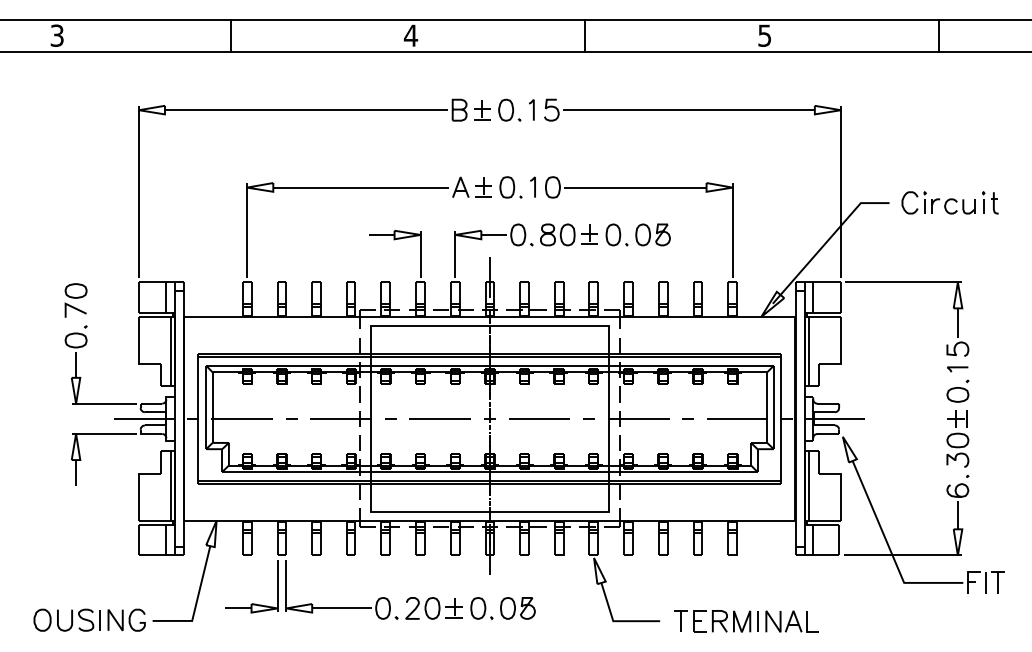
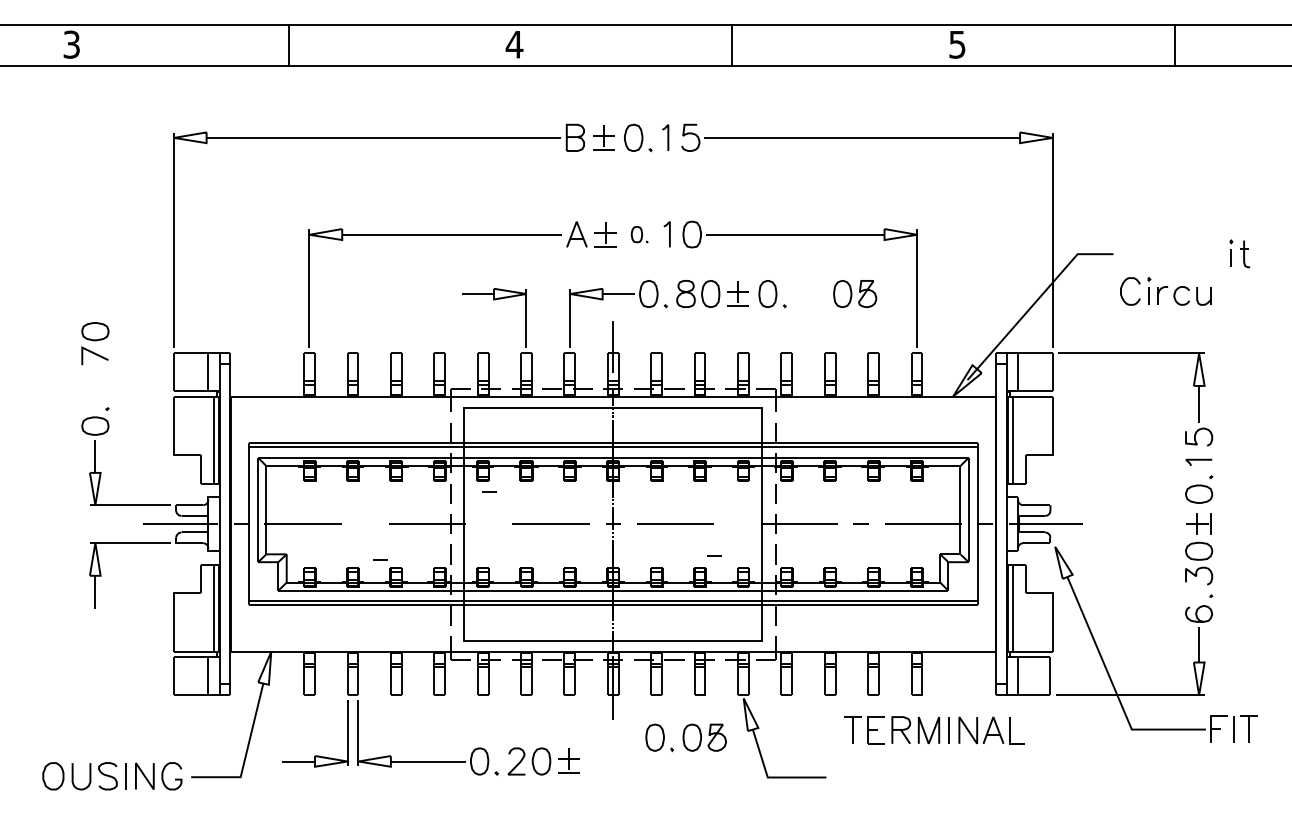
part: (510, 187) -> (639, 234), size x0.6
part: (938, 202) -> (1166, 290), moved
part: (652, 234) -> (854, 293), moved
part: (75, 300) -> (94, 343), moved
line: (291, 418) -> (380, 558), moved
line: (390, 418) -> (488, 491), moved
line: (588, 418) -> (714, 555), moved
part: (502, 608) -> (685, 737), moved
part: (746, 621) -> (934, 730), moved

